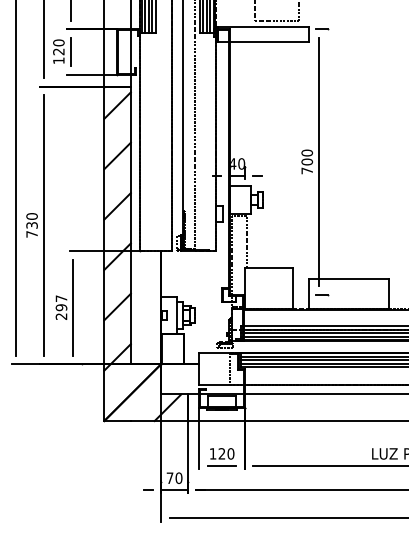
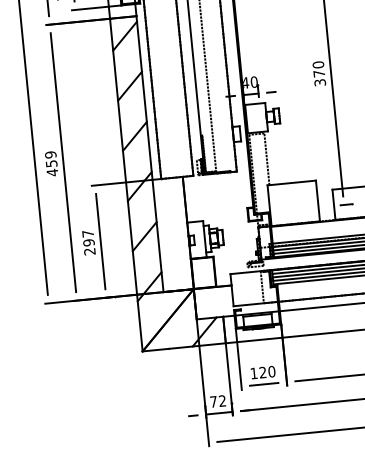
text: (307, 166) -> (320, 78), 700 -> 370
text: (31, 225) -> (51, 163), 730 -> 459
text: (178, 478) -> (222, 401), 70 -> 72

